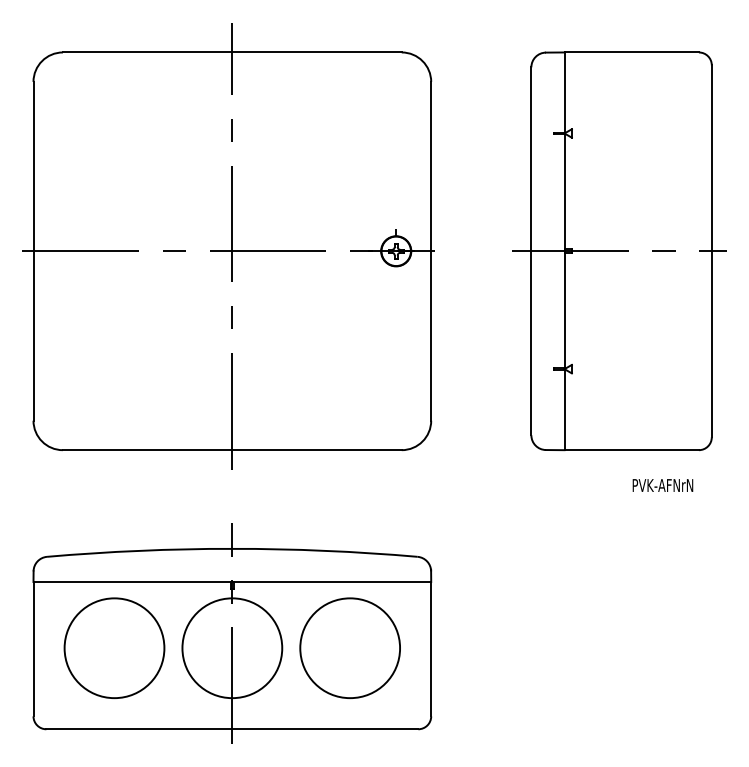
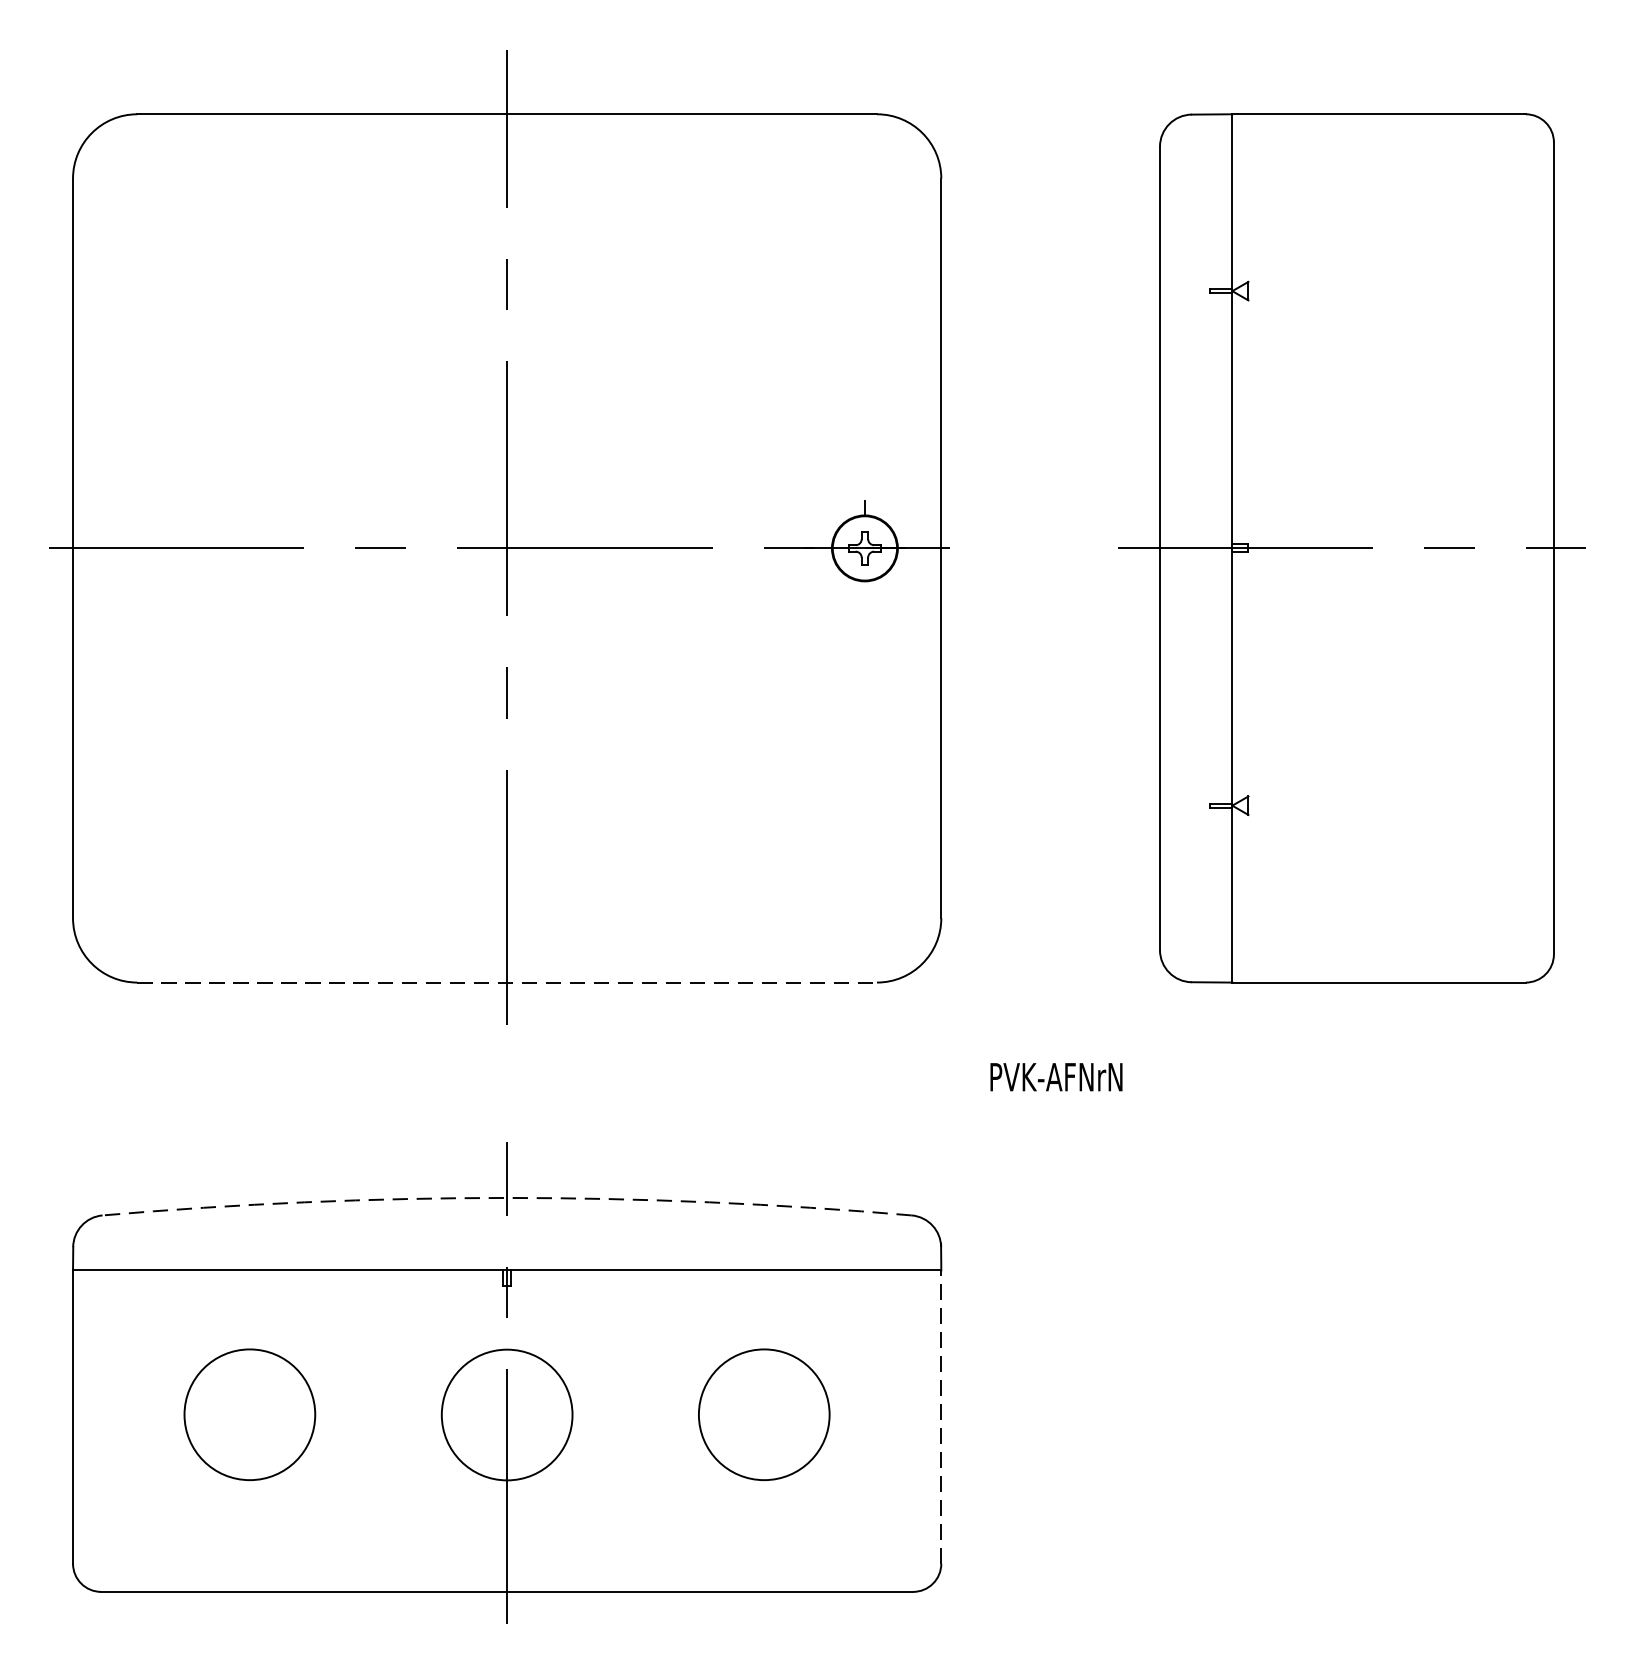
line: (232, 450) -> (507, 983), solid -> dashed
text: (662, 485) -> (1055, 1077), moved
arc: (232, 548) -> (507, 1197), solid -> dashed
circle: (114, 647) -> (249, 1413), size x0.6
circle: (349, 647) -> (762, 1413), size x0.6
circle: (232, 648) -> (507, 1415), size x0.6
line: (431, 648) -> (941, 1415), solid -> dashed

